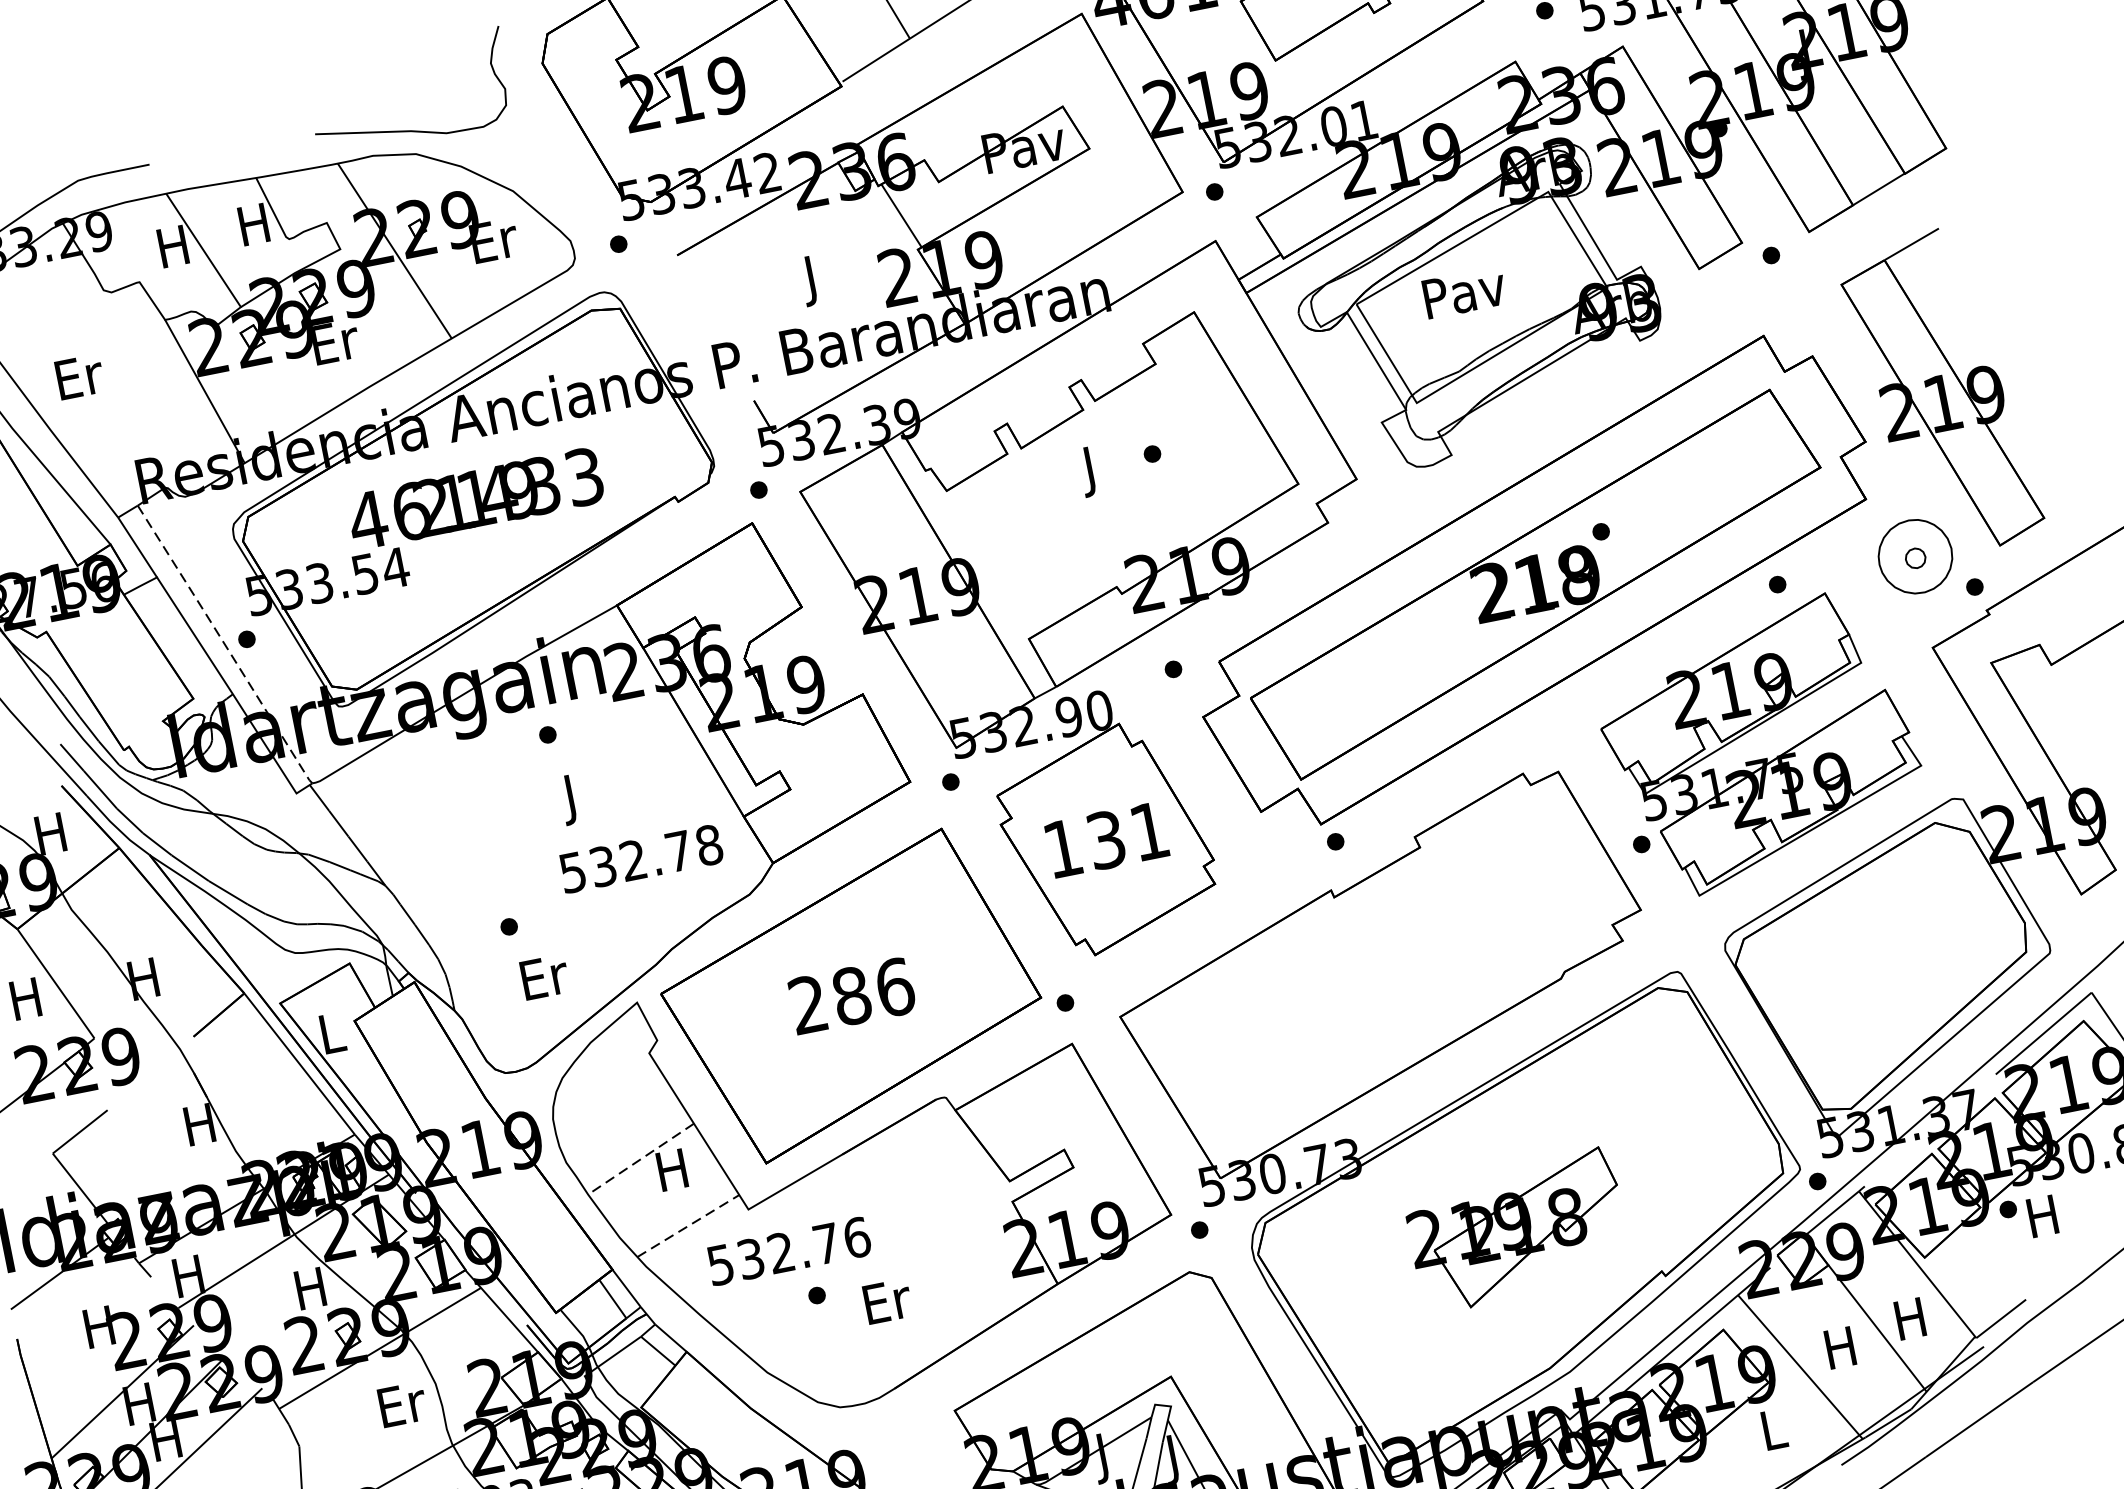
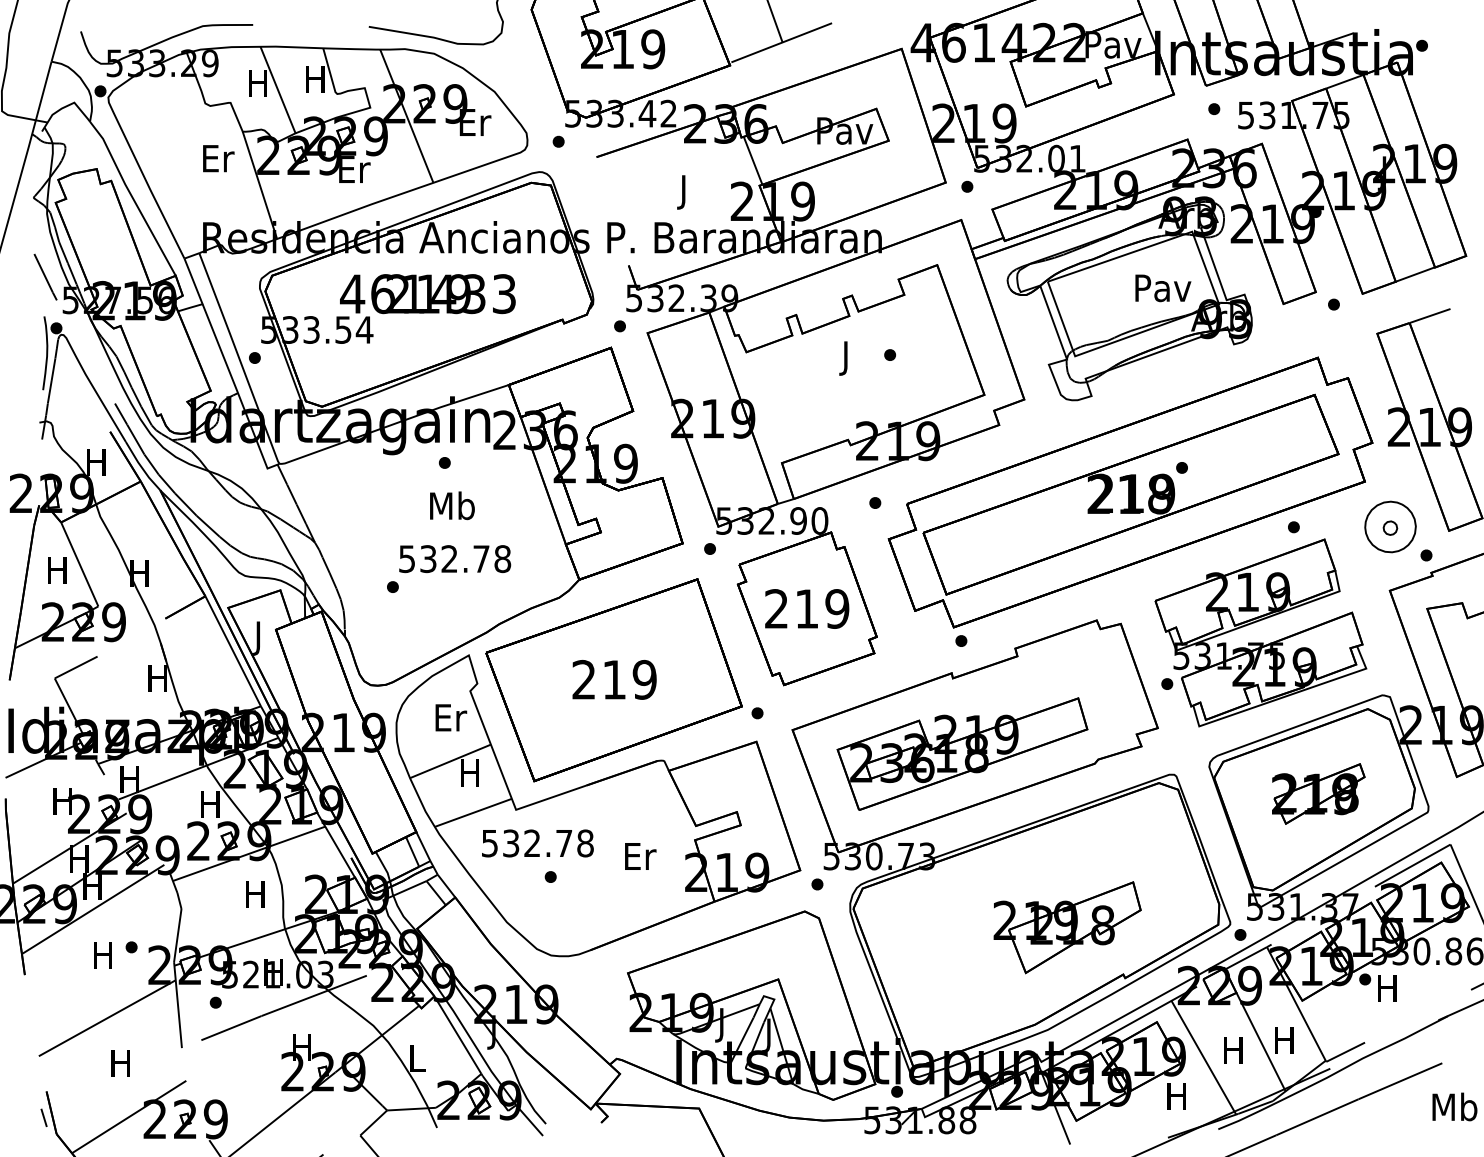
text: (1465, 292) -> (1163, 288), moved
text: (79, 376) -> (218, 158), moved
line: (225, 645) -> (239, 359), dashed -> solid
text: (571, 797) -> (452, 508), J -> Mb
text: (1106, 839) -> (807, 608), 131 -> 219
text: (642, 859) -> (455, 559), moved
part: (1888, 957) -> (1318, 793), added
text: (545, 976) -> (451, 717), moved
text: (873, 991) -> (629, 679), 286 -> 219
part: (1369, 1001) -> (962, 753), added
text: (333, 1038) -> (259, 638), L -> J
line: (641, 1159) -> (450, 761), dashed -> solid
line: (688, 1225) -> (473, 812), dashed -> solid
part: (1517, 1230) -> (1067, 927), moved
text: (857, 1237) -> (585, 843), 532.76 -> 532.78
text: (887, 1301) -> (640, 856), moved
text: (402, 1404) -> (256, 894), Er -> H
text: (1772, 1430) -> (1176, 1096), L -> H

